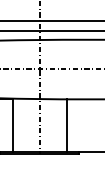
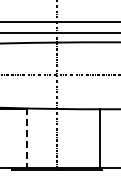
line: (12, 125) -> (26, 138), solid -> dashed
line: (66, 125) -> (100, 138), moved

